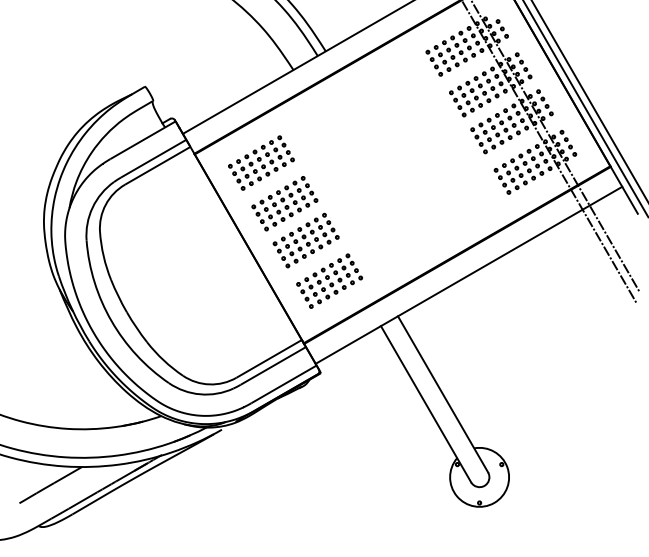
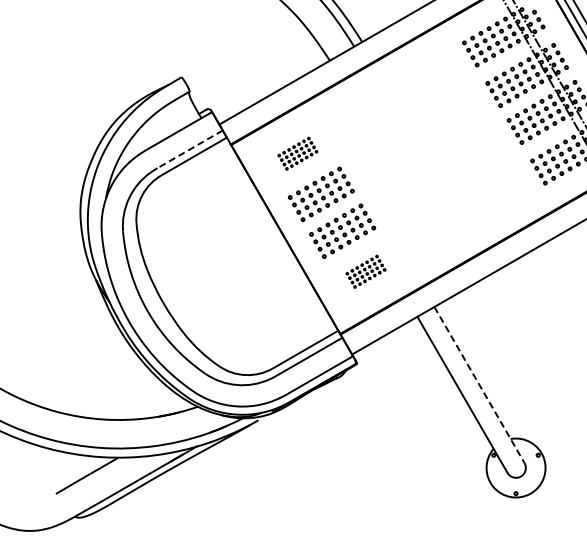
line: (153, 158) -> (189, 149), solid -> dashed
part: (261, 162) -> (297, 153), size x0.6
part: (329, 280) -> (365, 271), size x0.6
line: (443, 394) -> (479, 385), solid -> dashed

